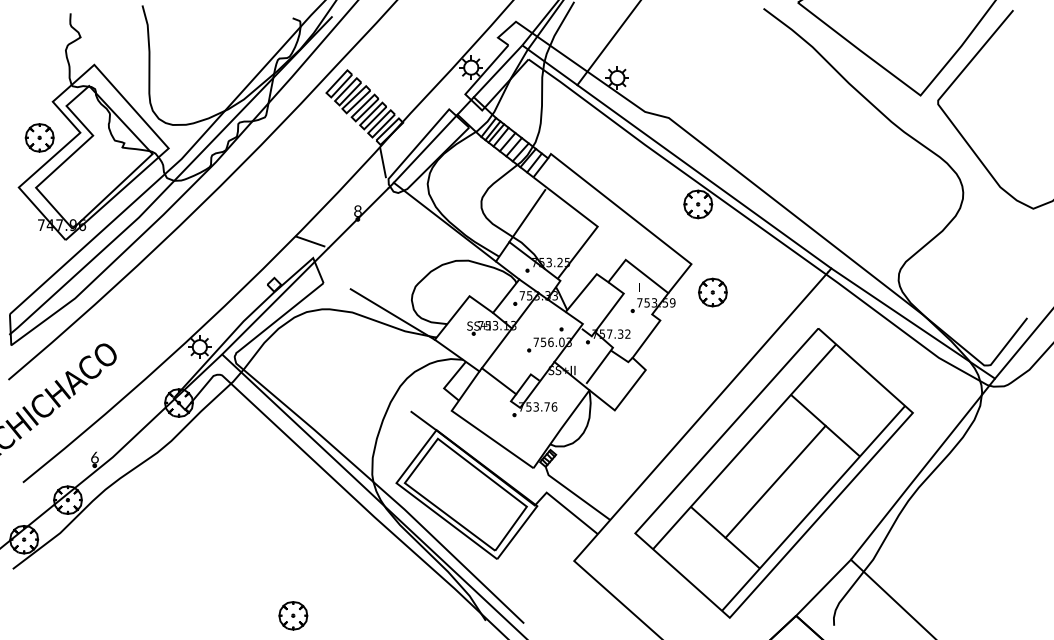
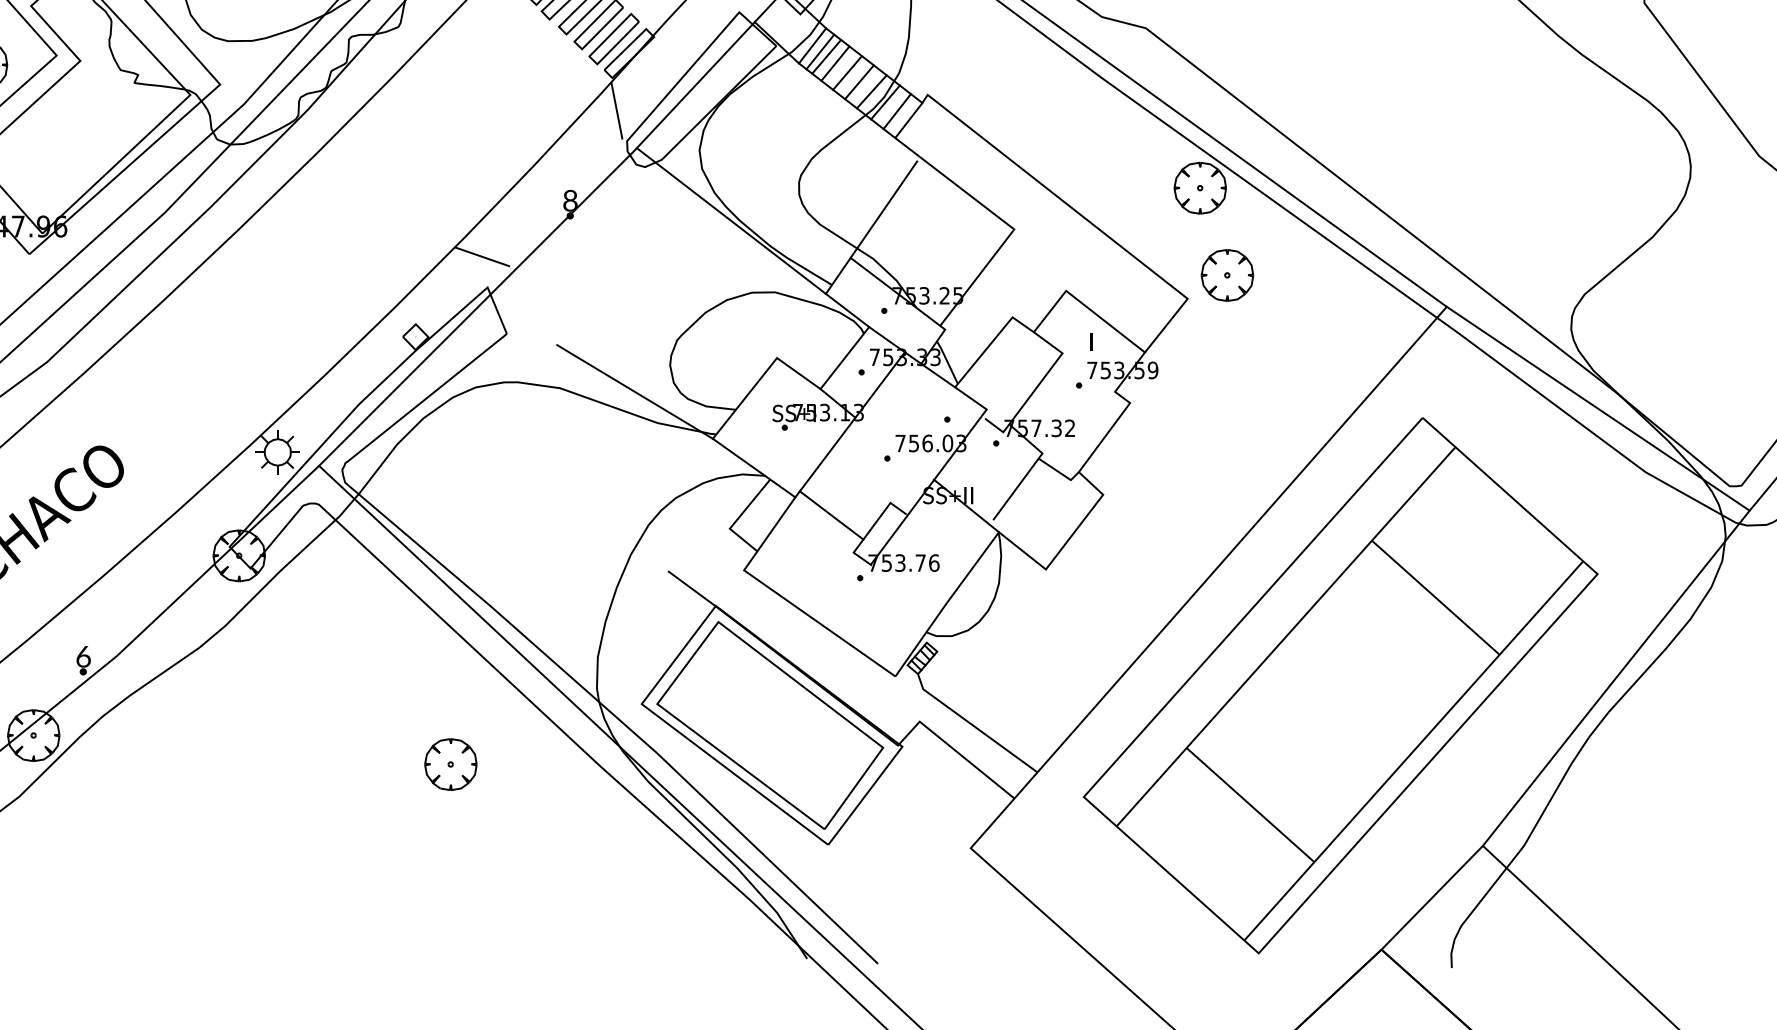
part: (712, 292) -> (1226, 275), moved
line: (775, 481) -> (1343, 701), removed
part: (293, 615) -> (451, 763), moved

